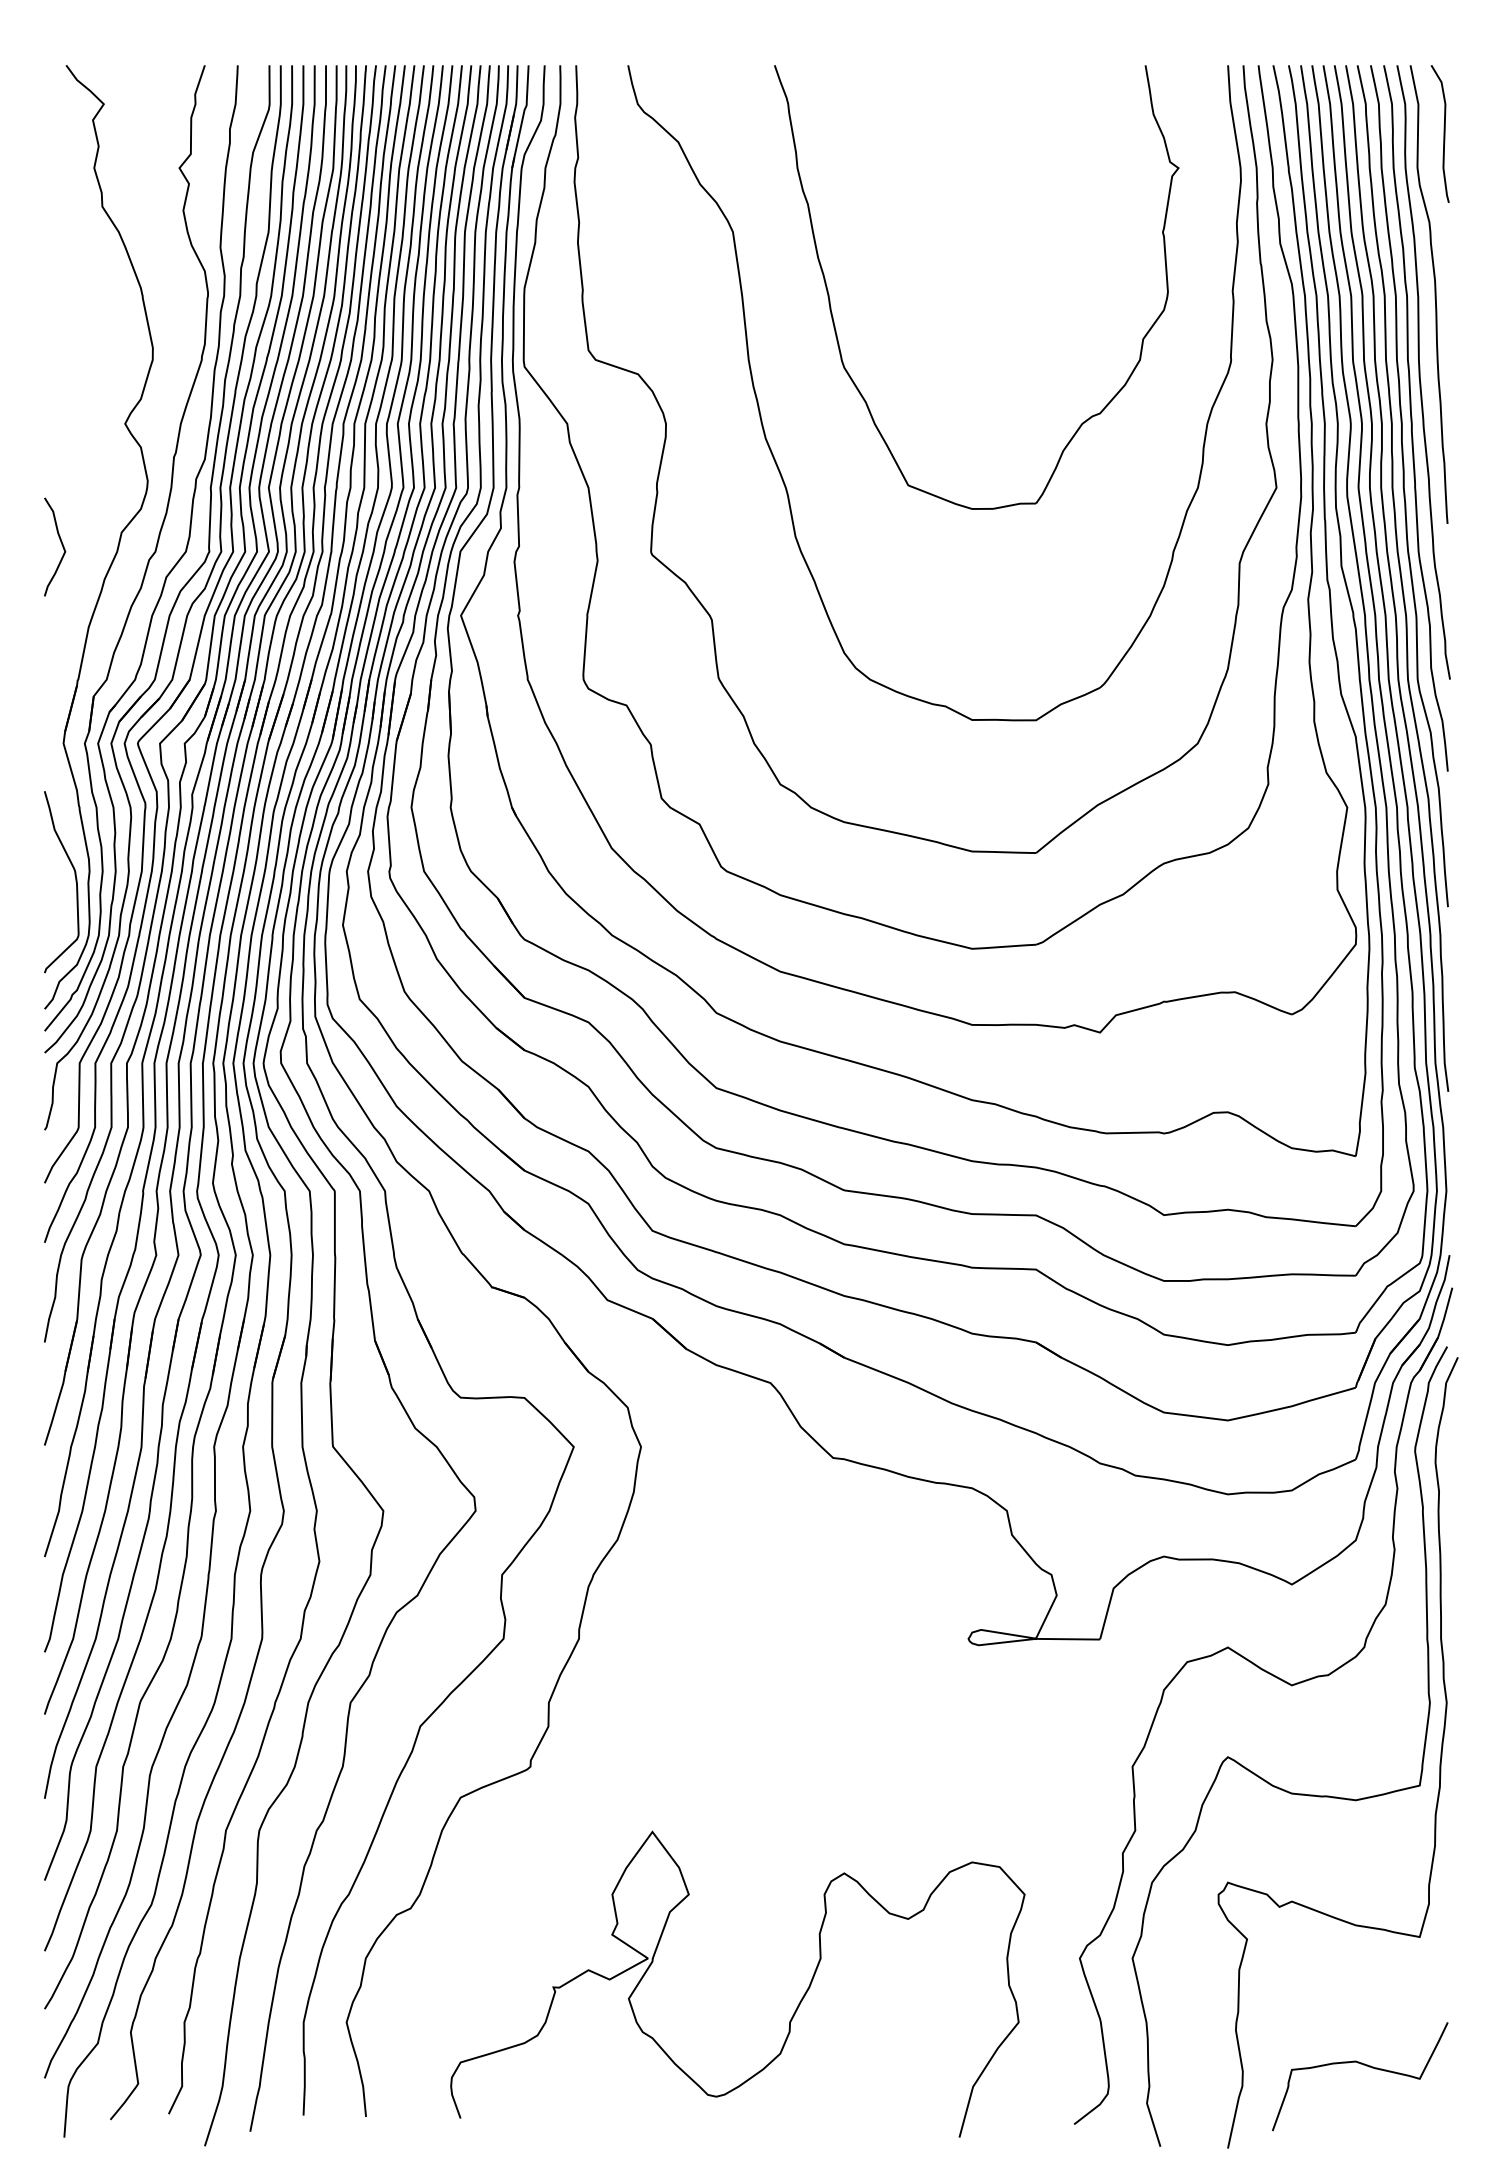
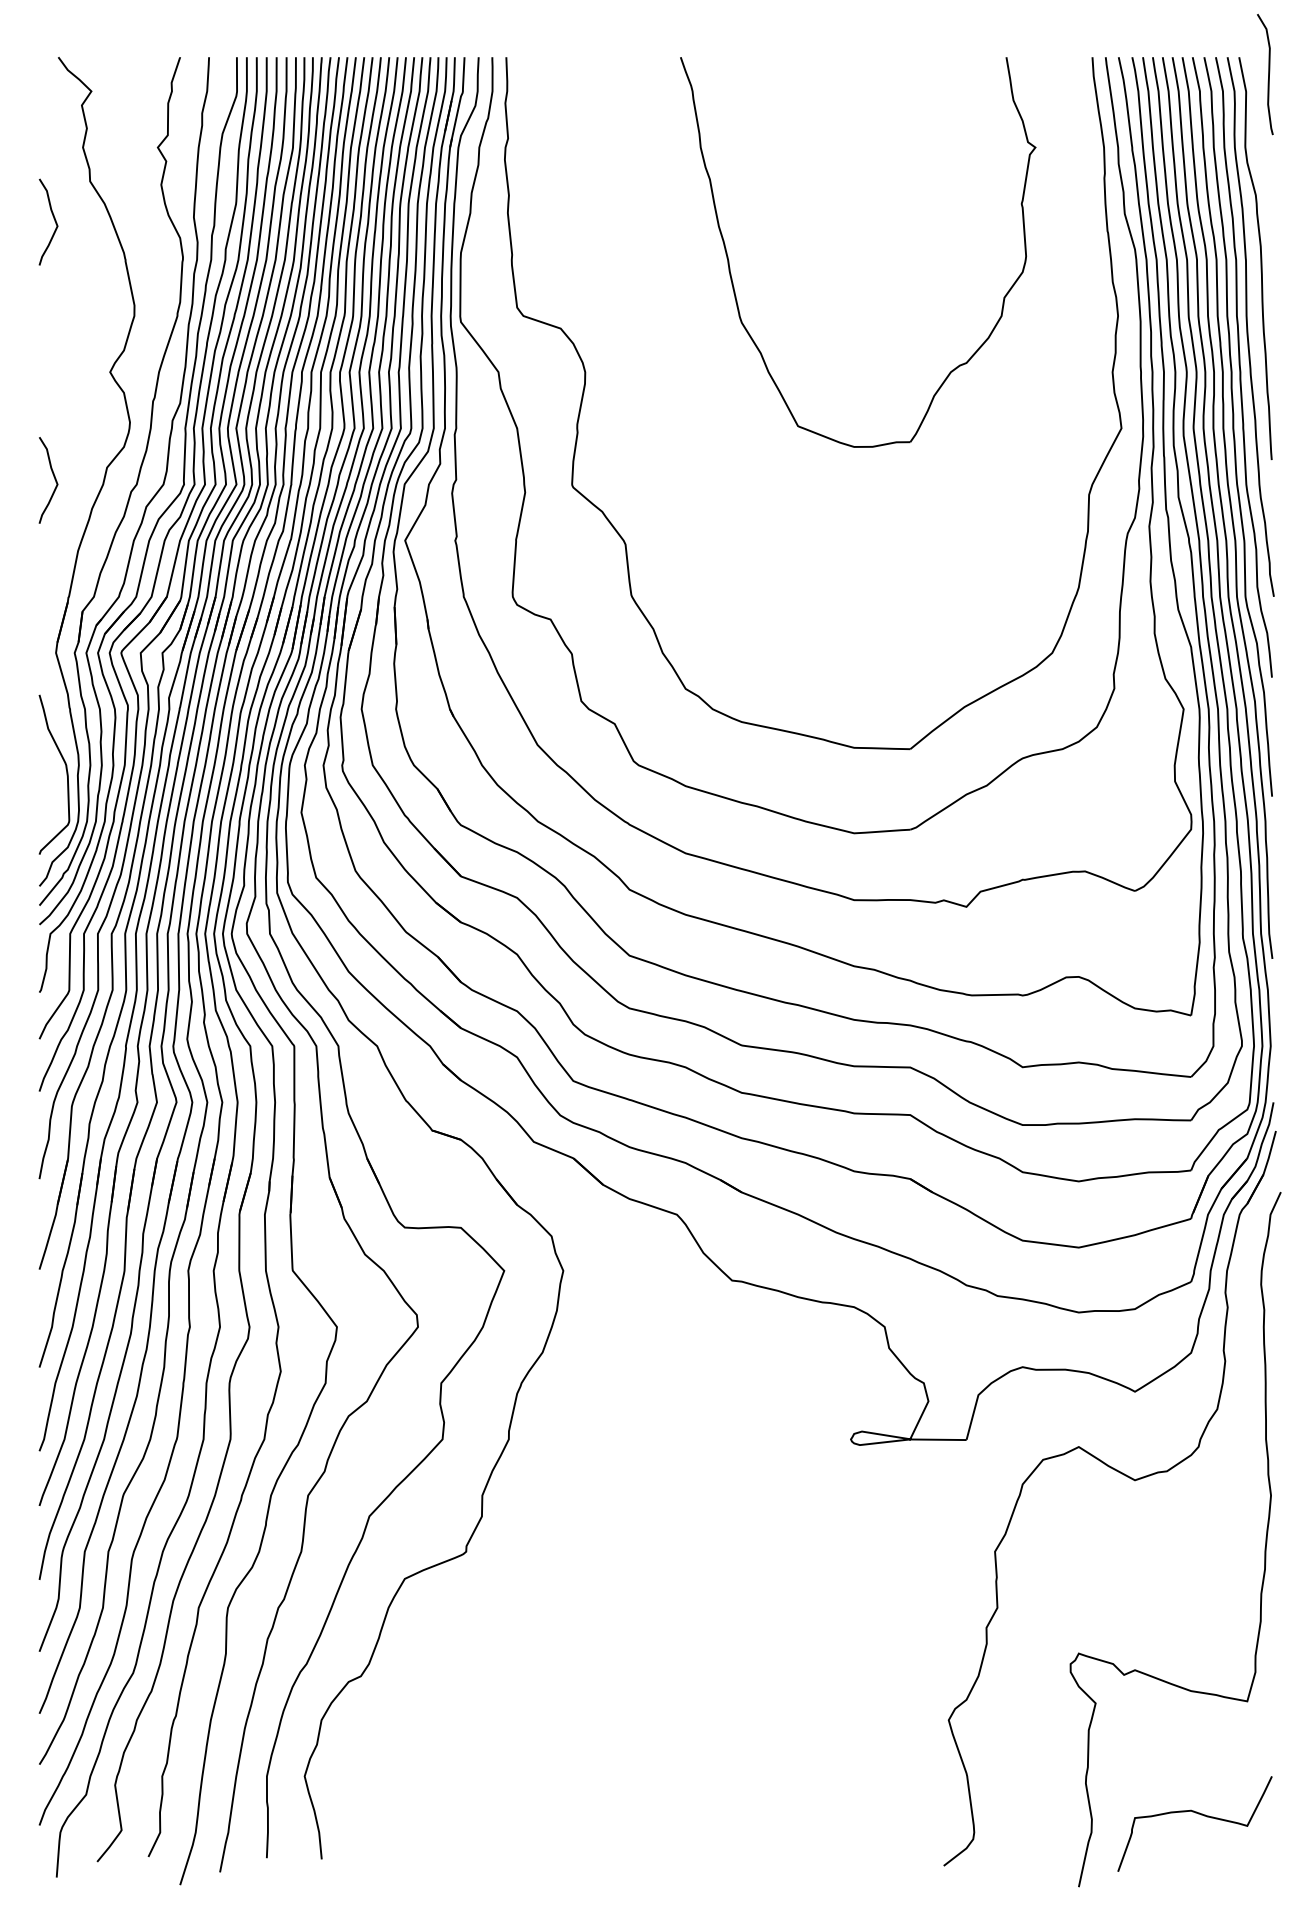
curve: (1443, 133) -> (1268, 74), moved
curve: (61, 250) -> (54, 219), added
part: (775, 458) -> (681, 402), removed
curve: (1268, 1781) -> (1114, 1564), removed
curve: (794, 2011) -> (698, 1766), removed

